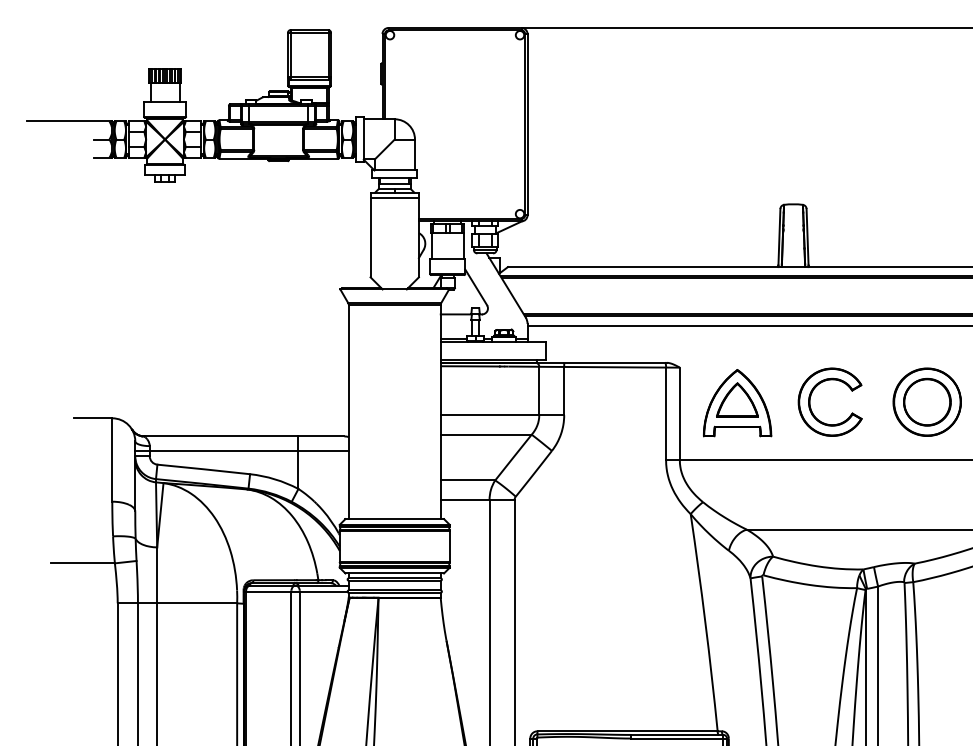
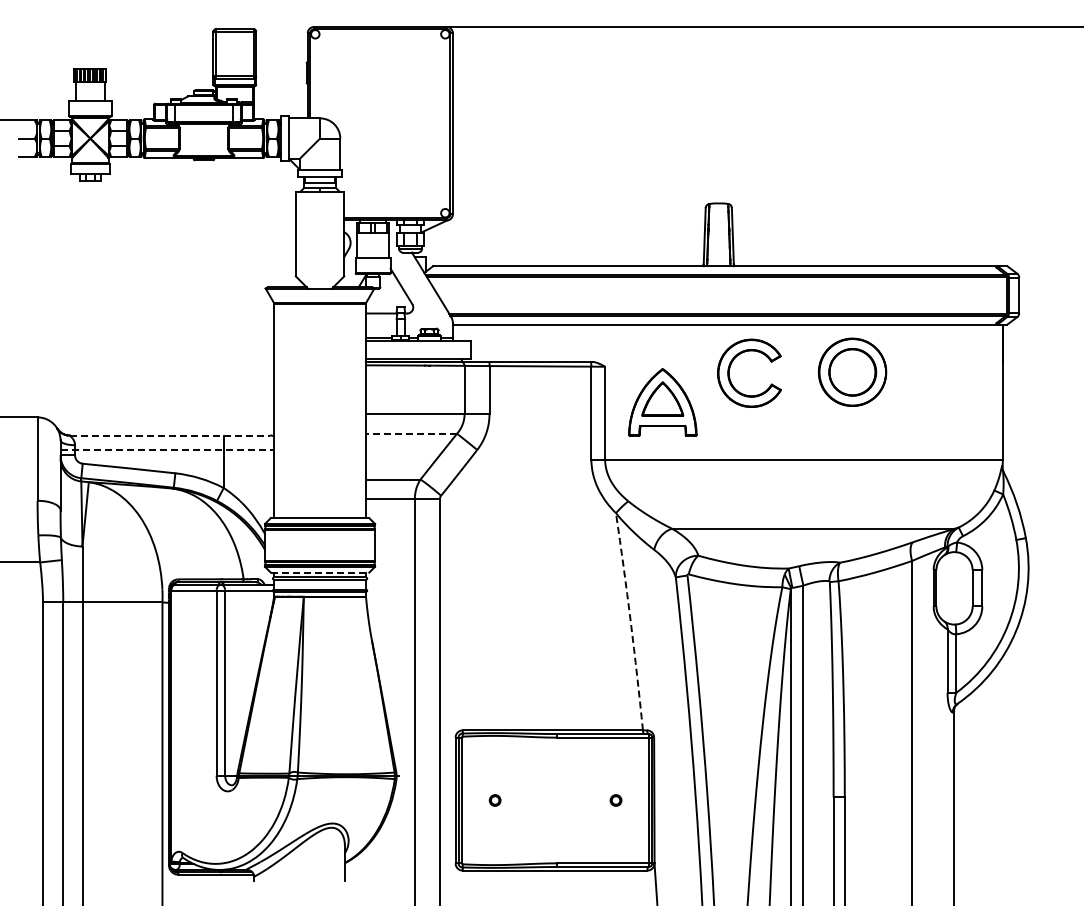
line: (394, 197) -> (319, 196), removed
part: (812, 394) -> (731, 365), moved
part: (927, 401) -> (852, 371), moved
line: (486, 434) -> (411, 433), solid -> dashed
line: (244, 436) -> (169, 435), solid -> dashed
line: (242, 451) -> (167, 450), solid -> dashed
line: (395, 573) -> (320, 572), solid -> dashed
arc: (705, 622) -> (630, 621), solid -> dashed

